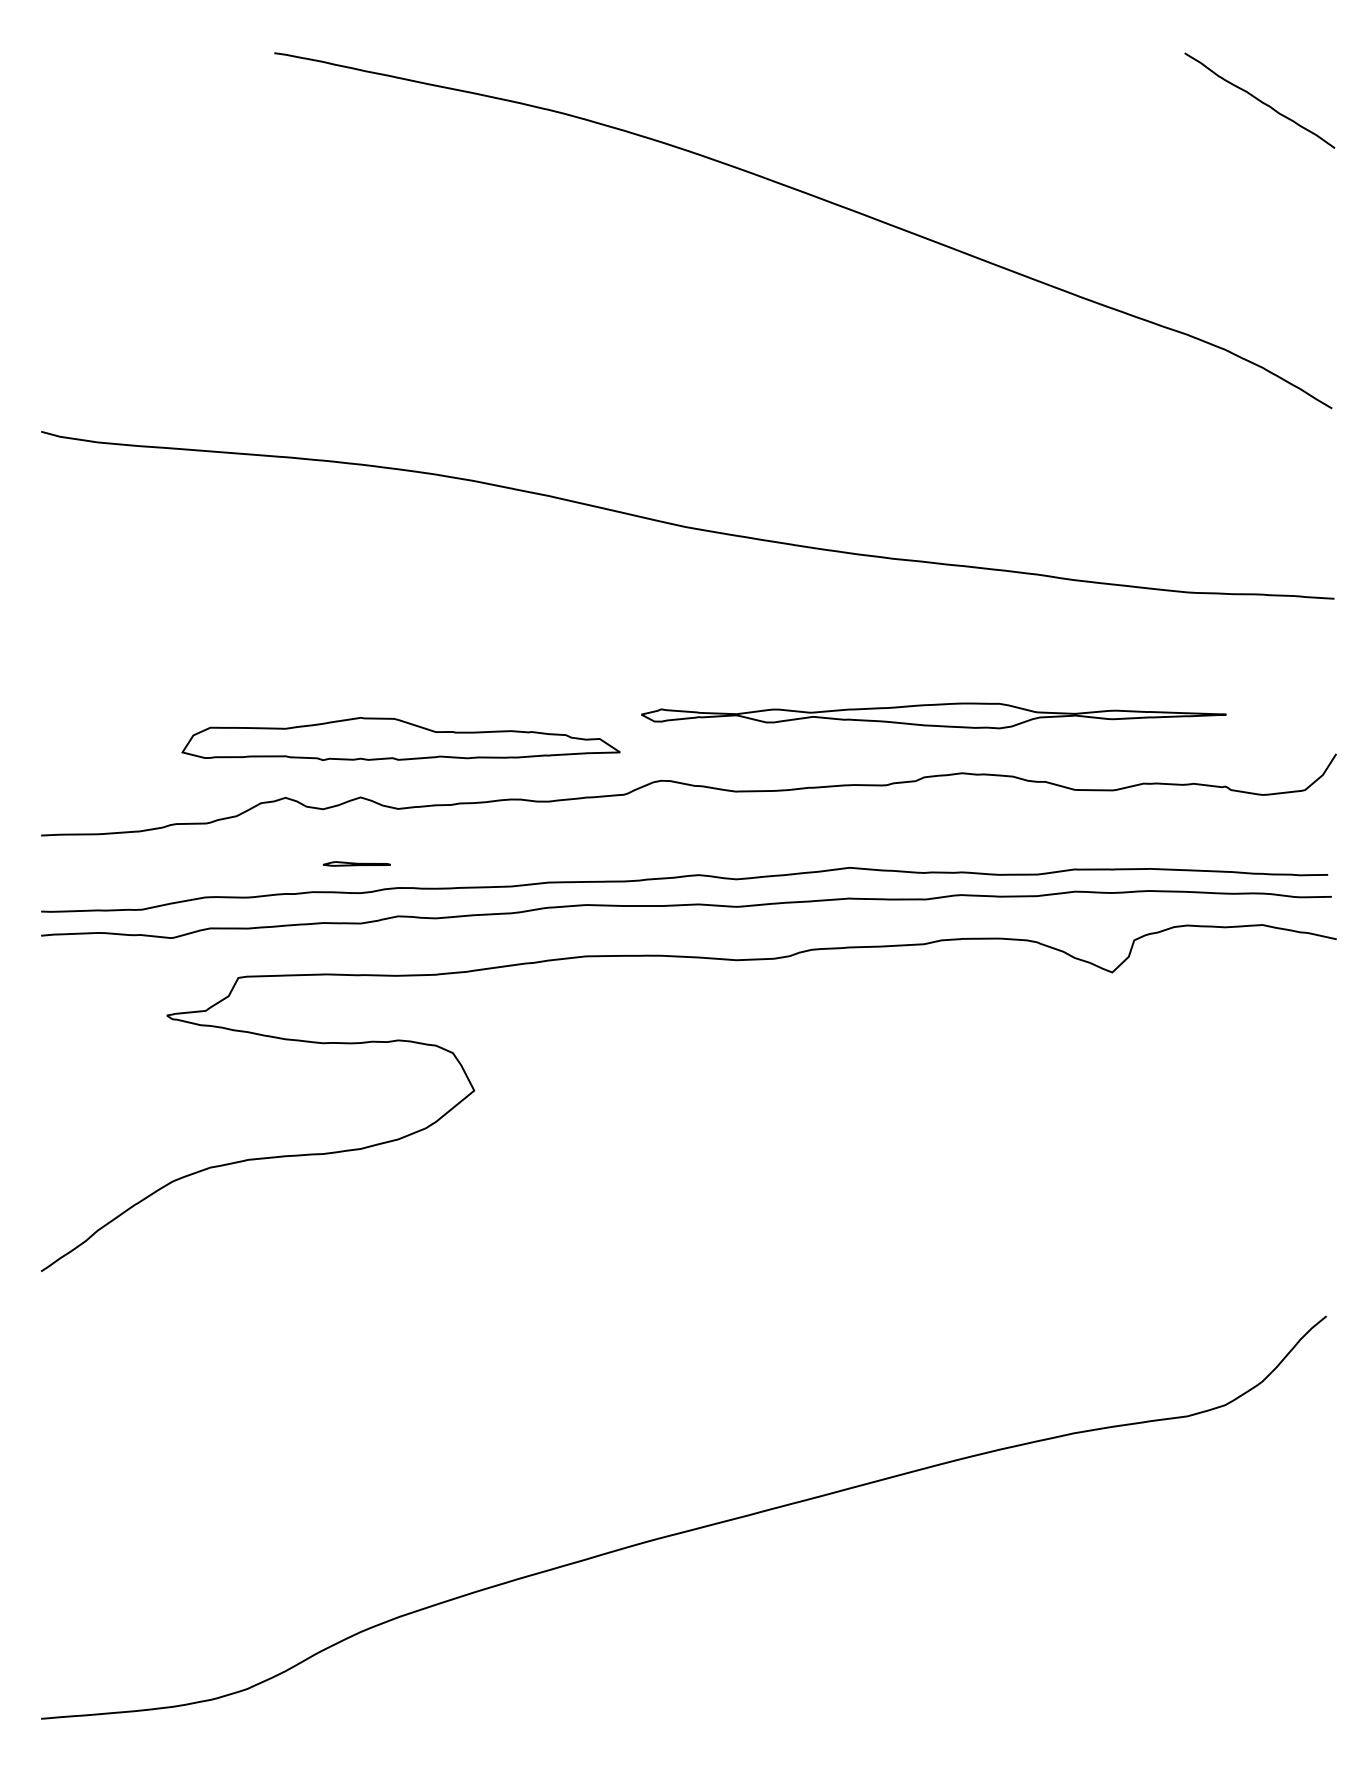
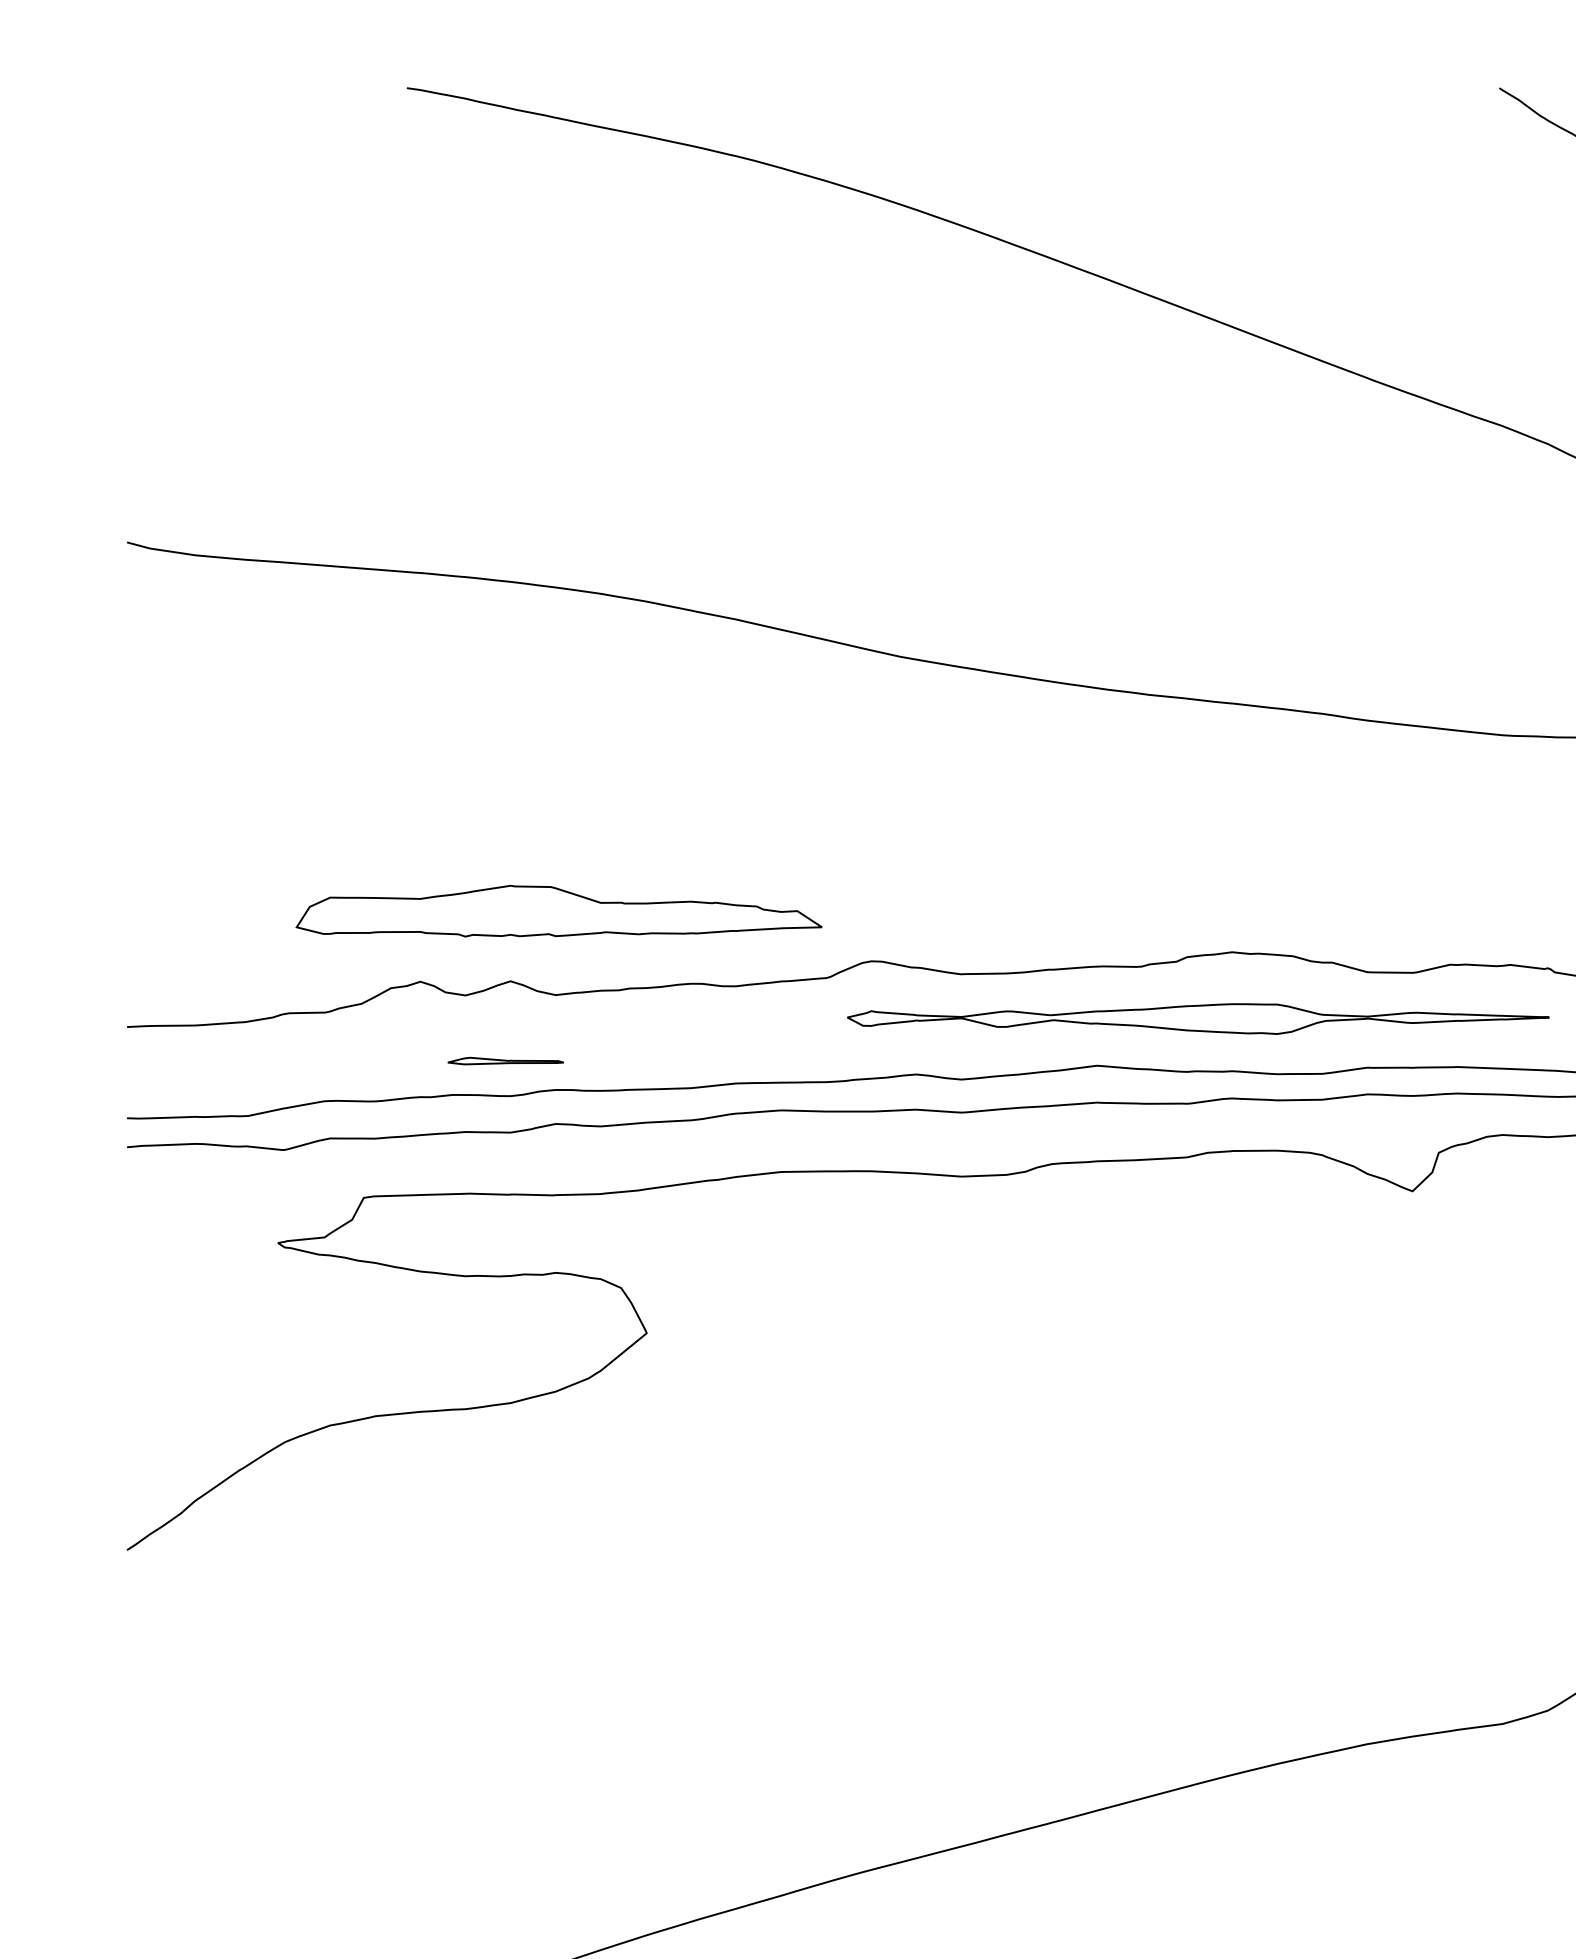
part: (933, 715) -> (1197, 1018), moved
part: (356, 863) -> (505, 1060), size x1.43

